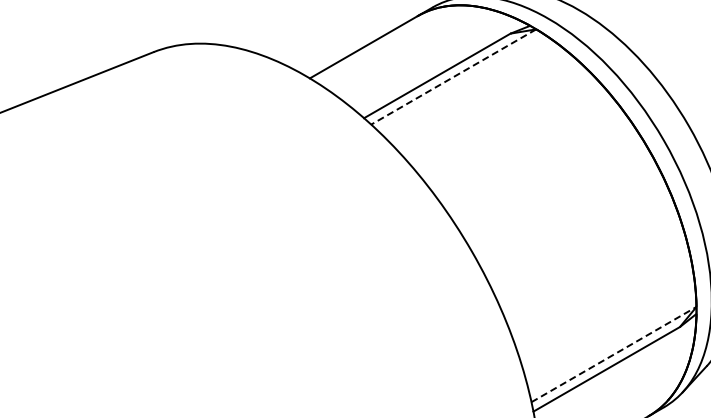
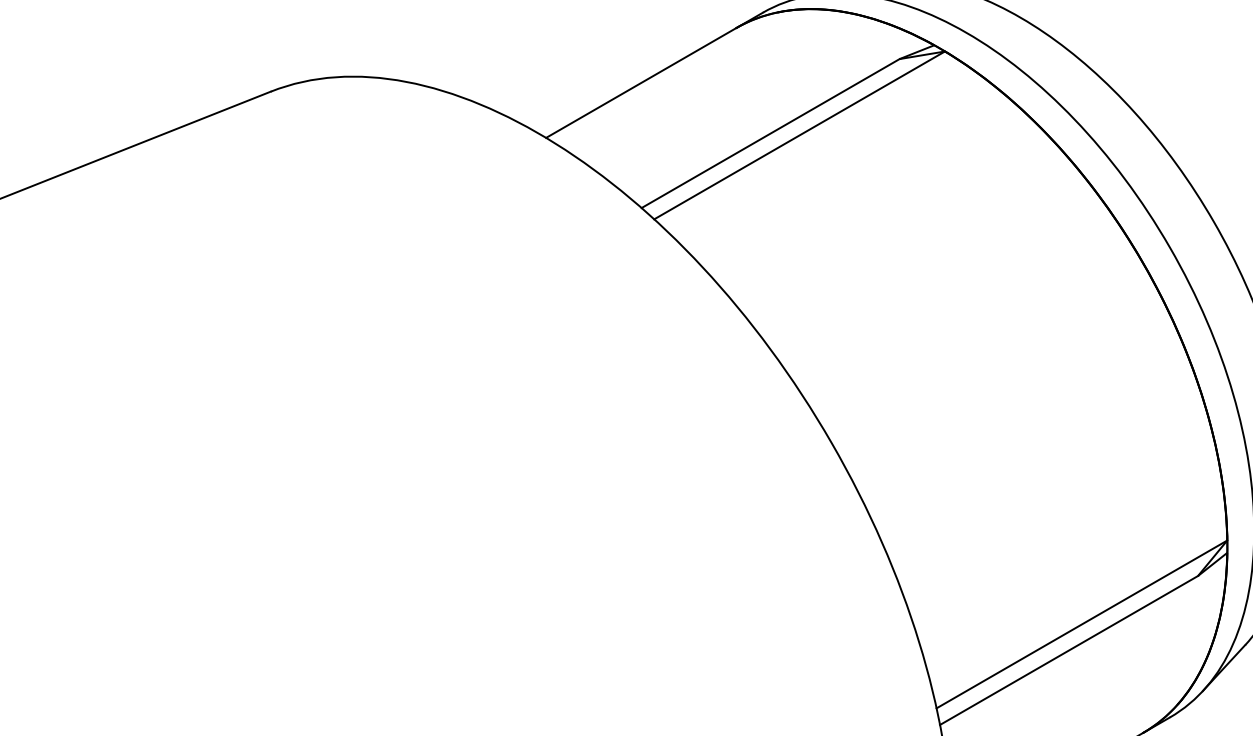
line: (453, 77) -> (799, 136), dashed -> solid
line: (614, 354) -> (1082, 624), dashed -> solid

